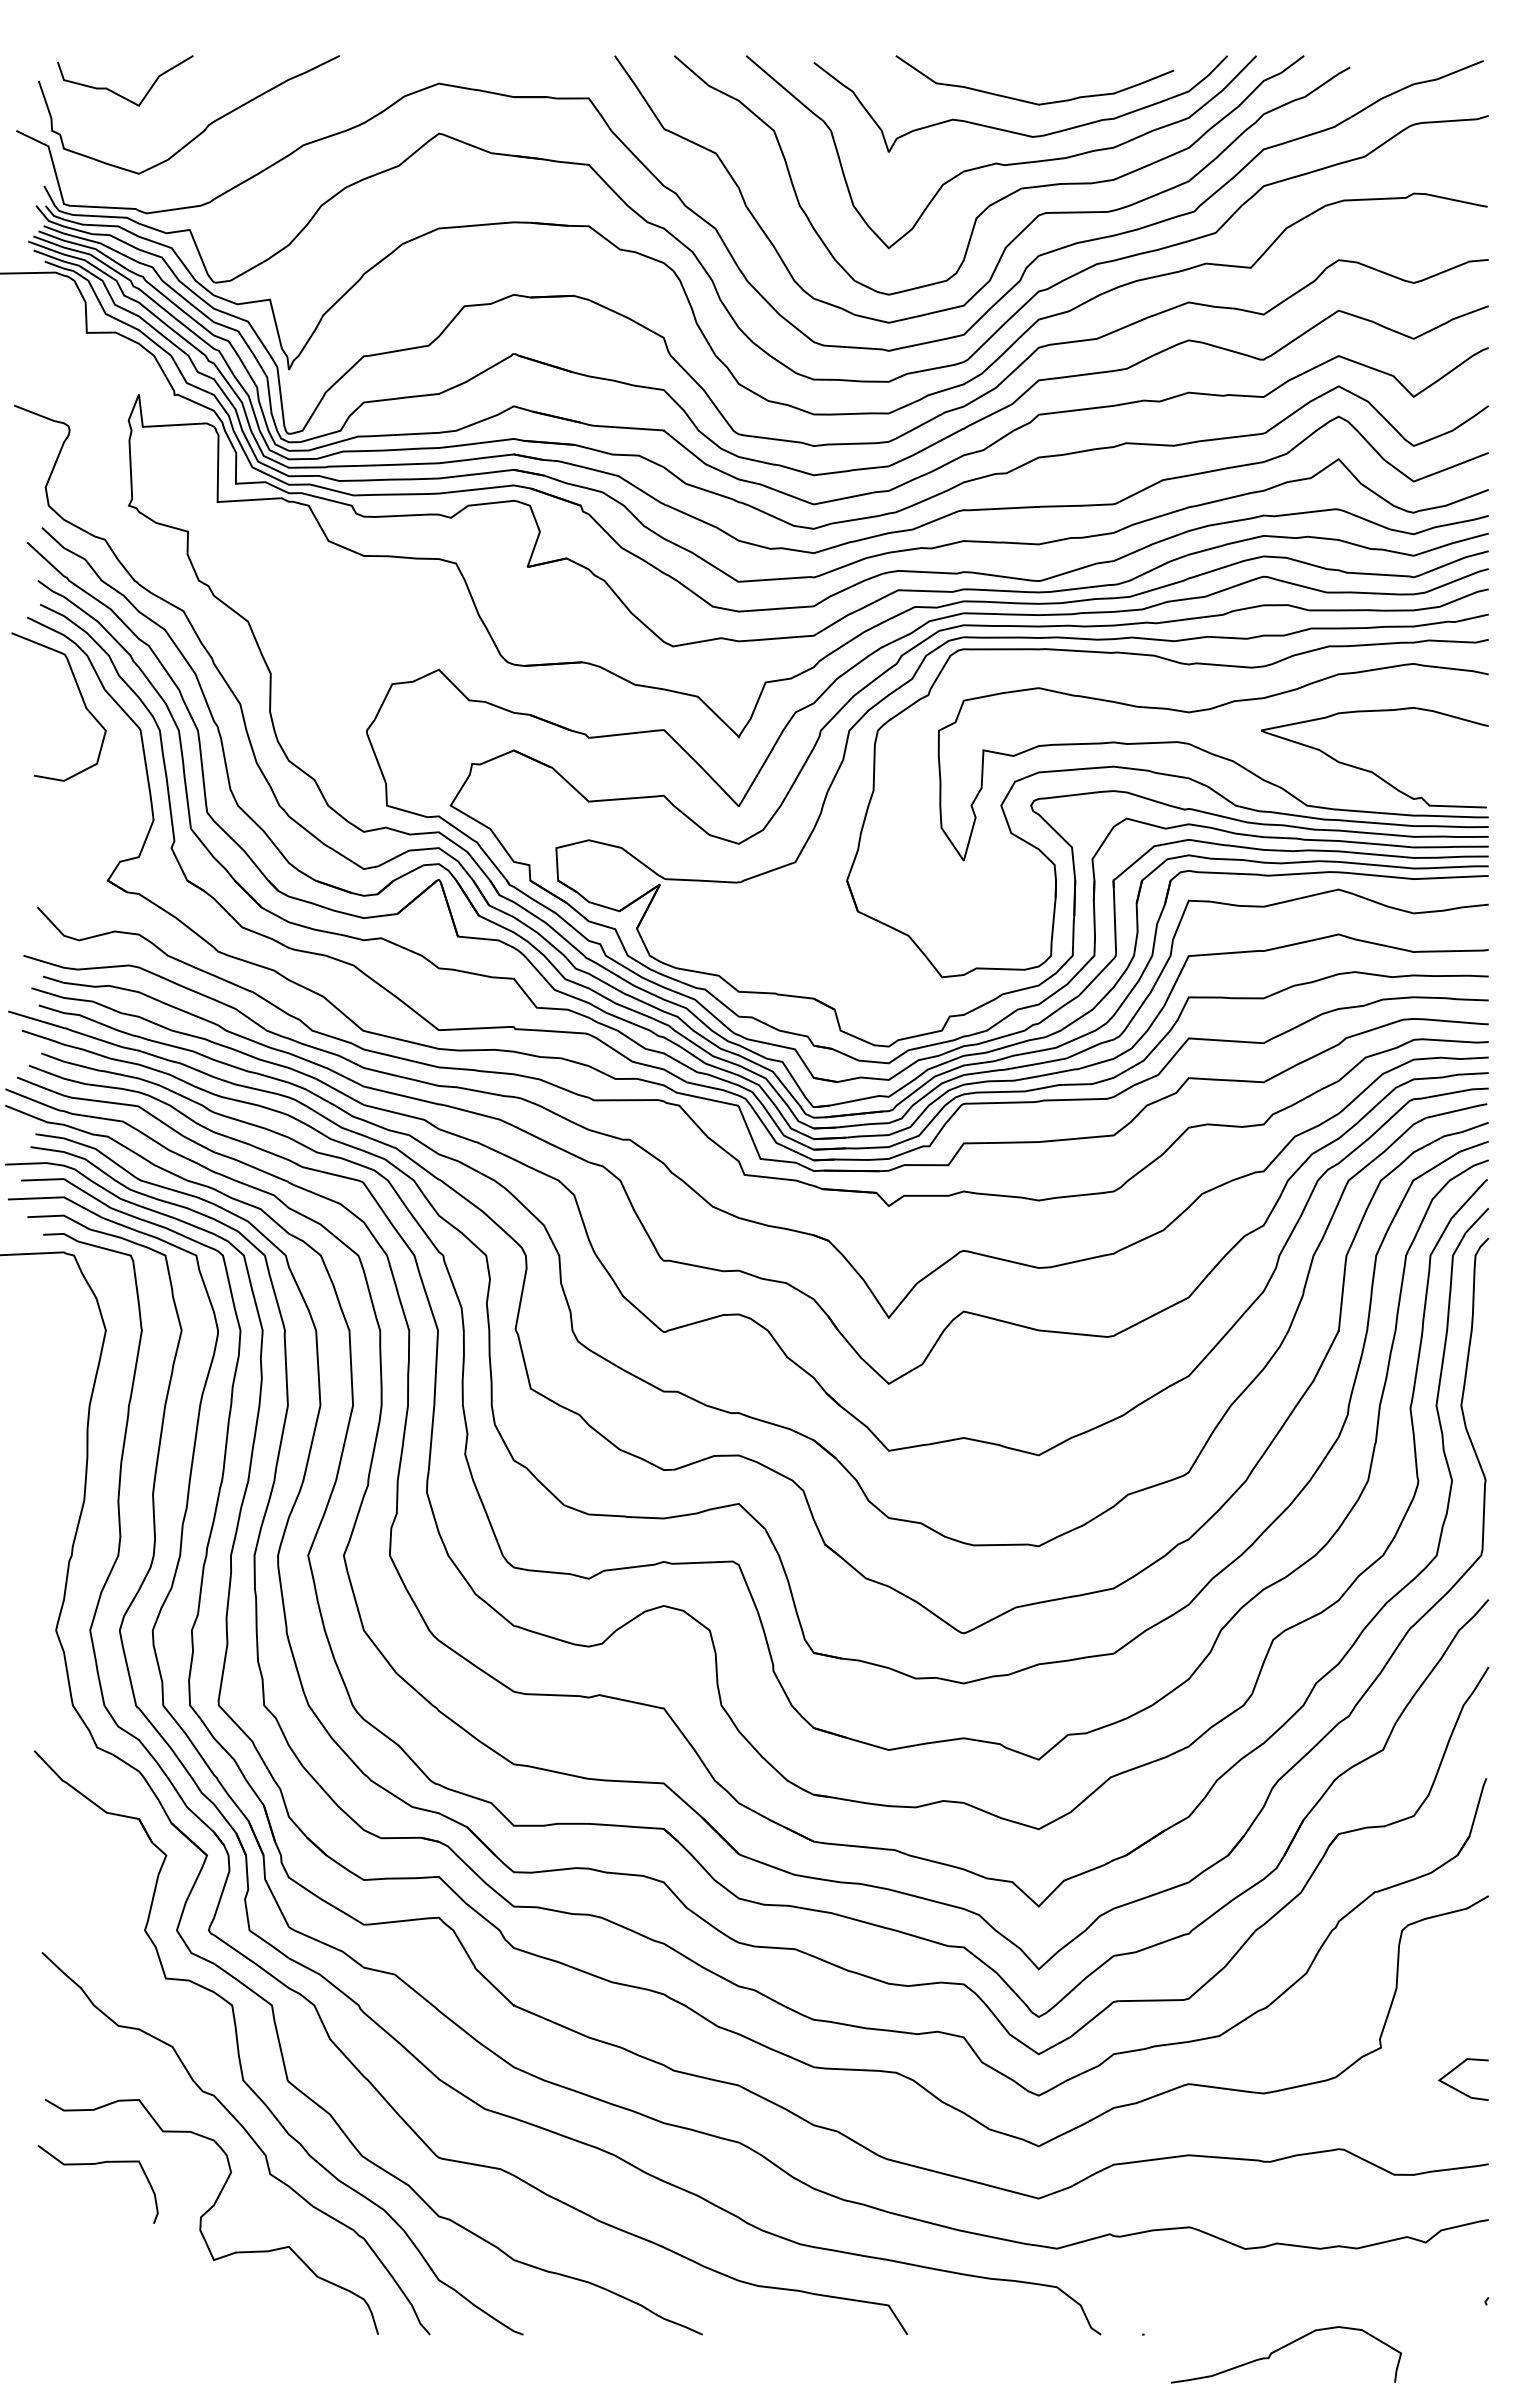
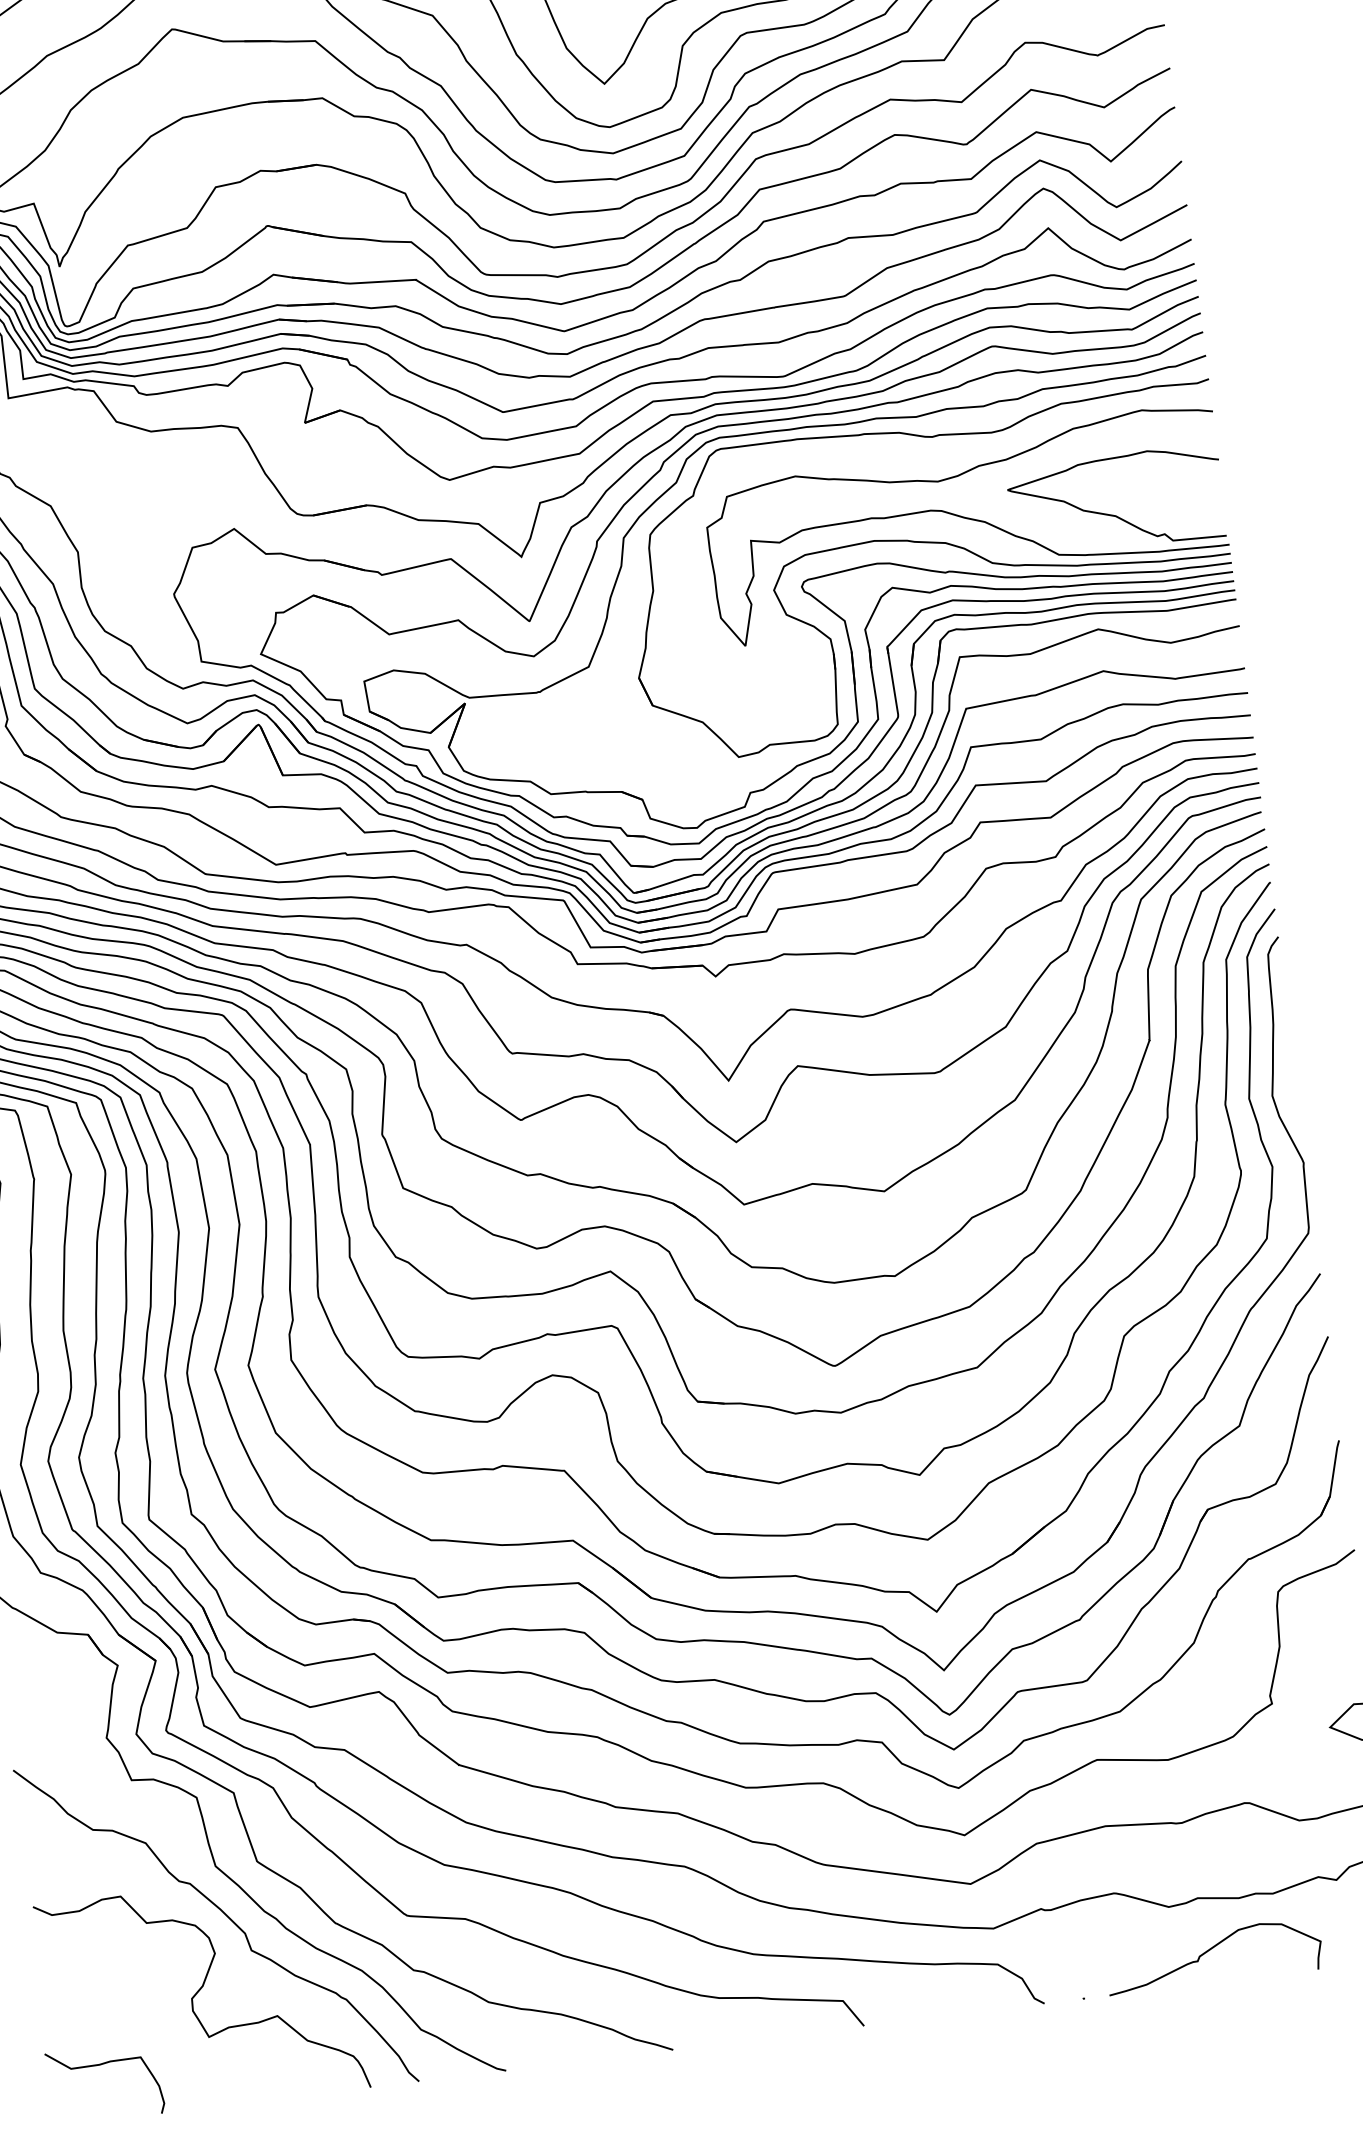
curve: (97, 2164) -> (102, 2064), moved
curve: (1283, 2348) -> (1210, 1950), moved

